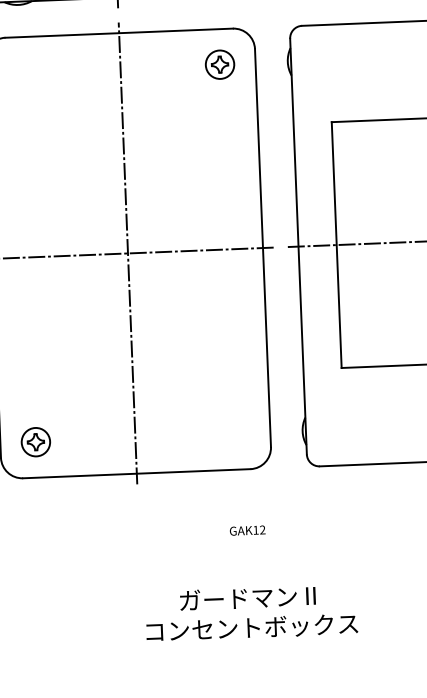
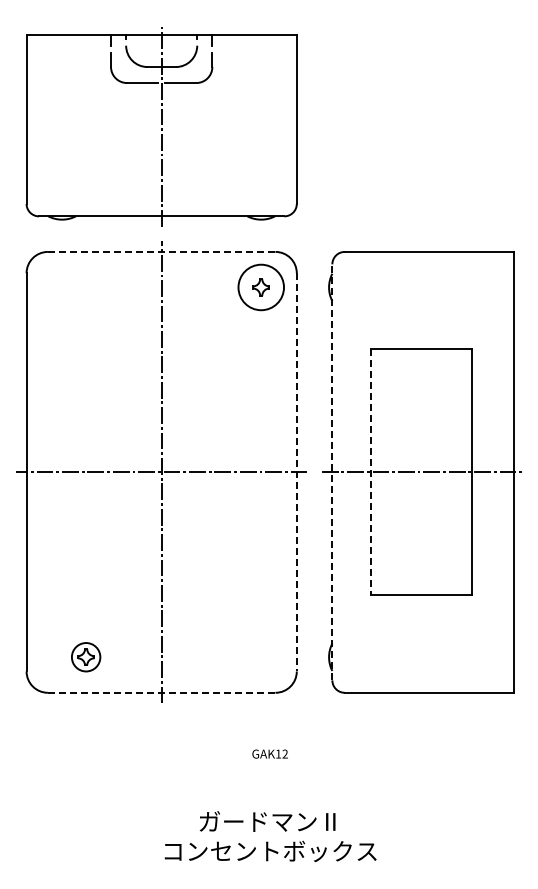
line: (118, 32) -> (161, 251), solid -> dashed
circle: (220, 64) -> (261, 287), size x1.6
line: (336, 245) -> (370, 472), solid -> dashed
line: (298, 246) -> (332, 472), solid -> dashed
line: (262, 248) -> (296, 472), solid -> dashed
part: (36, 442) -> (86, 657), moved
line: (136, 473) -> (161, 692), solid -> dashed

